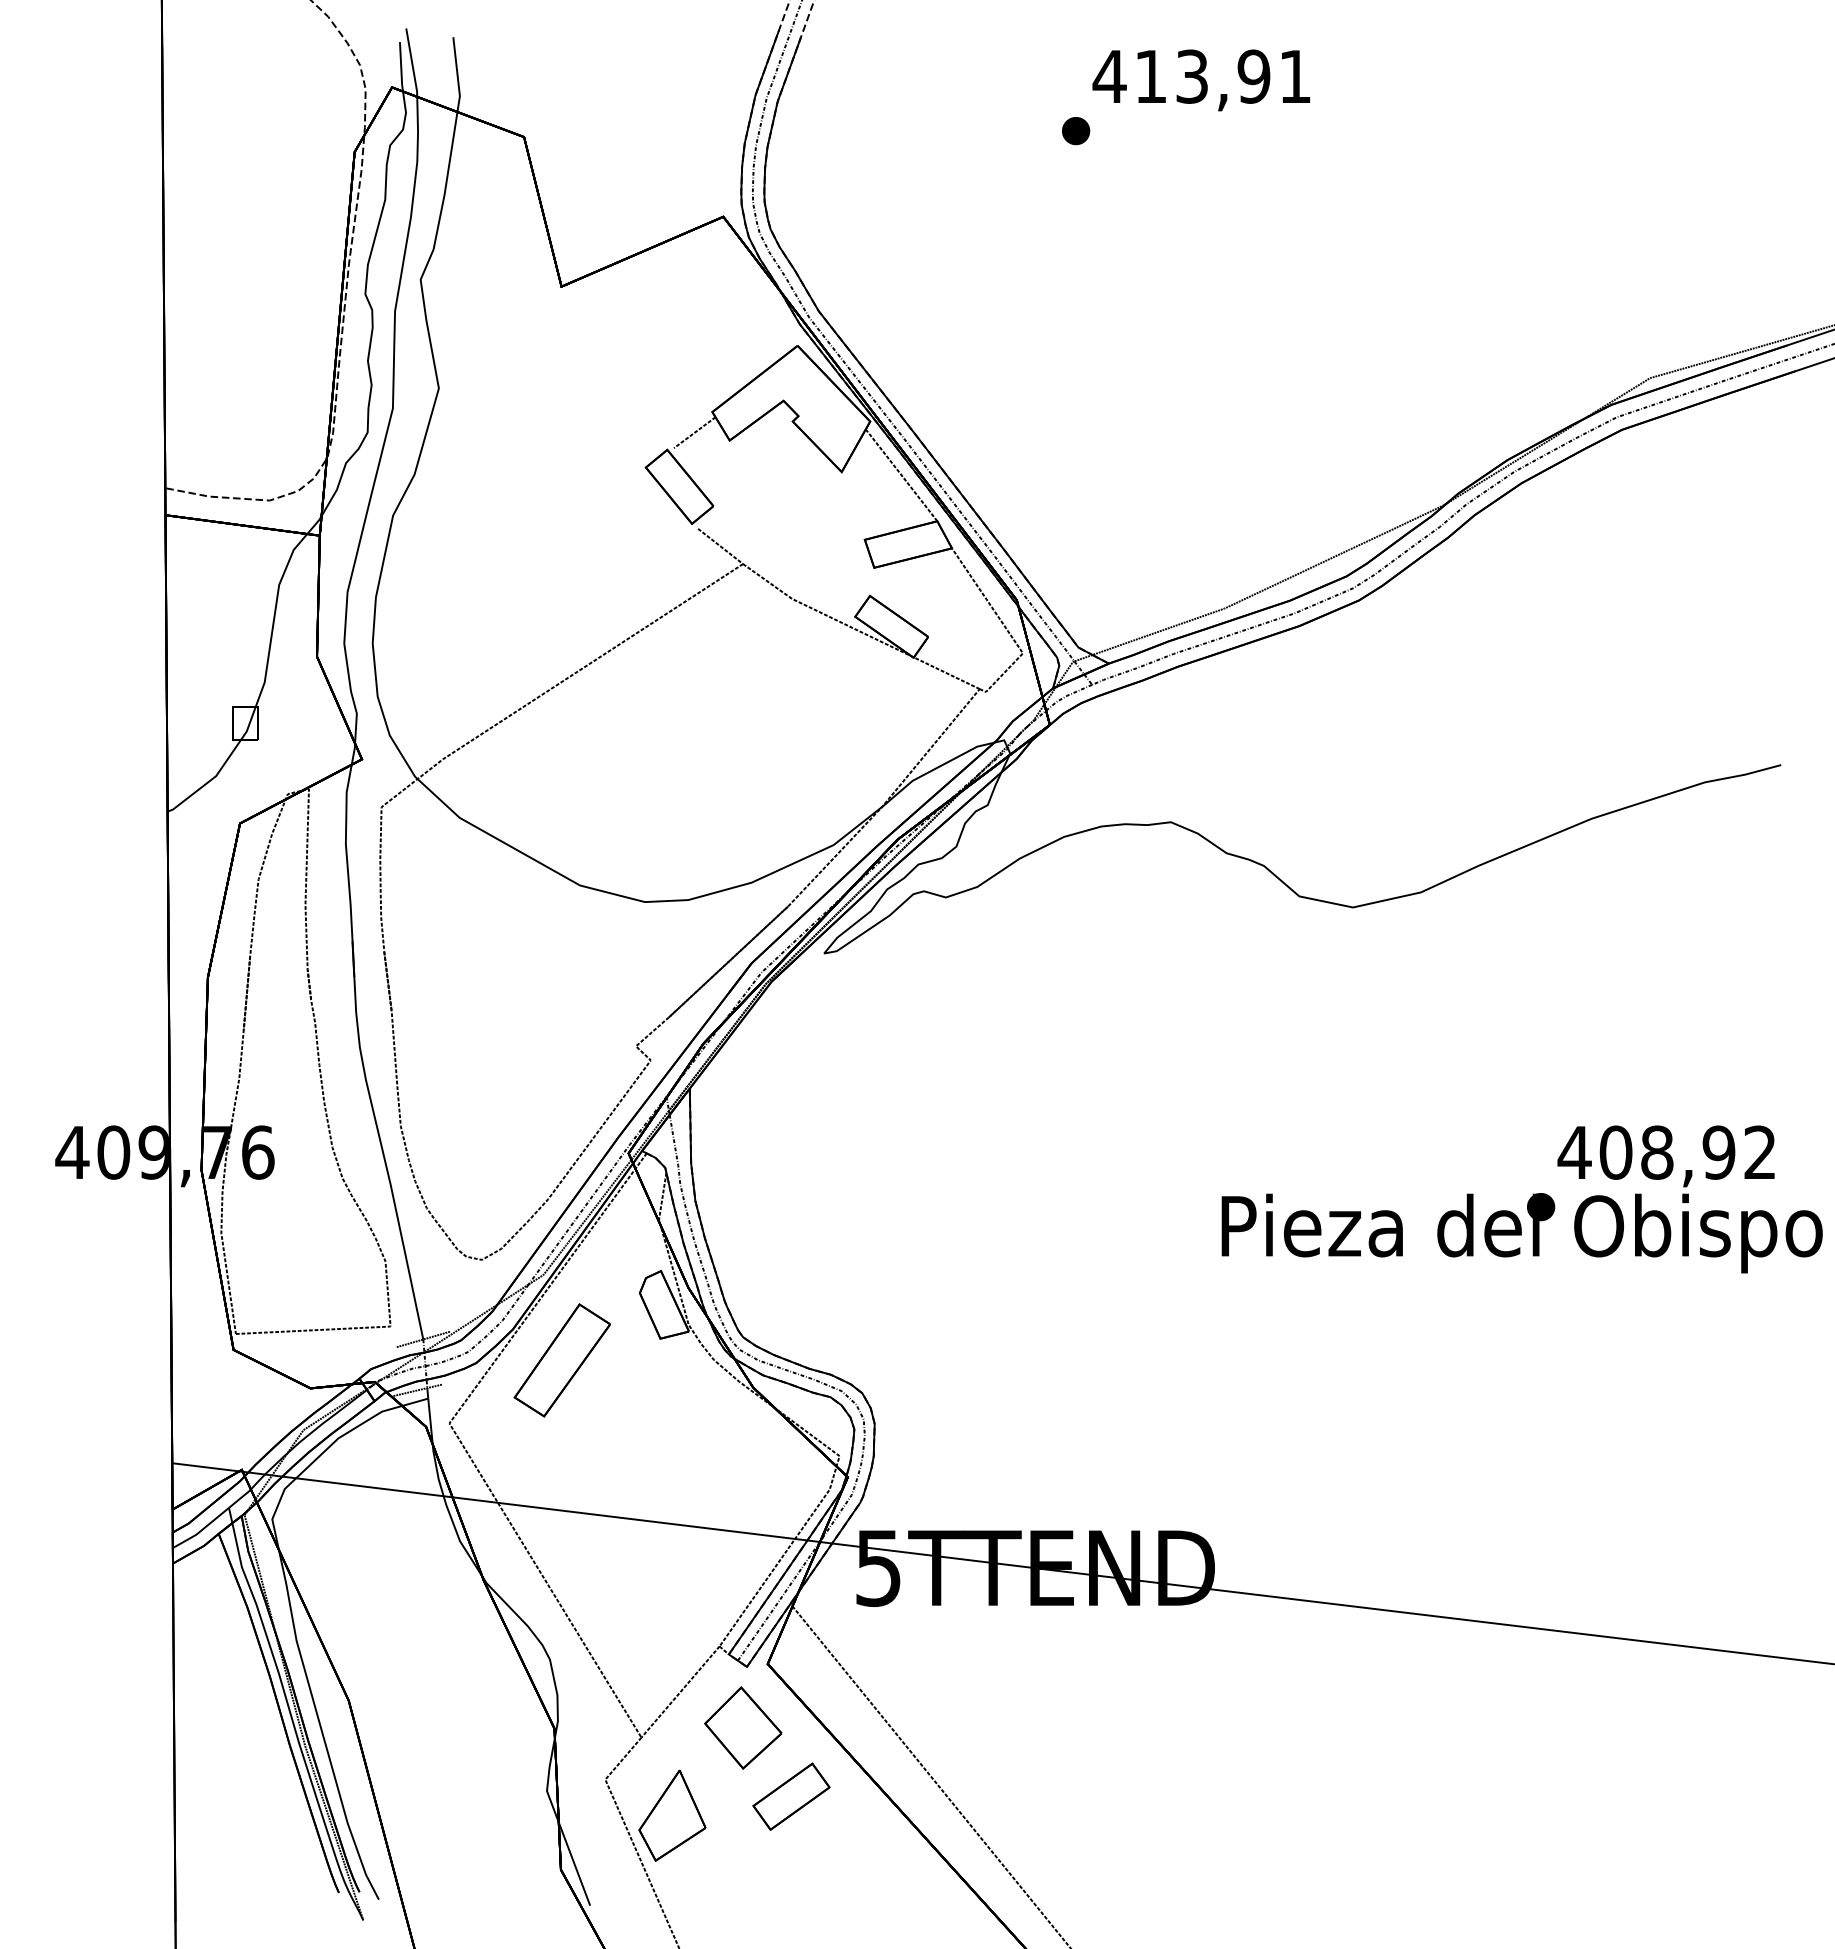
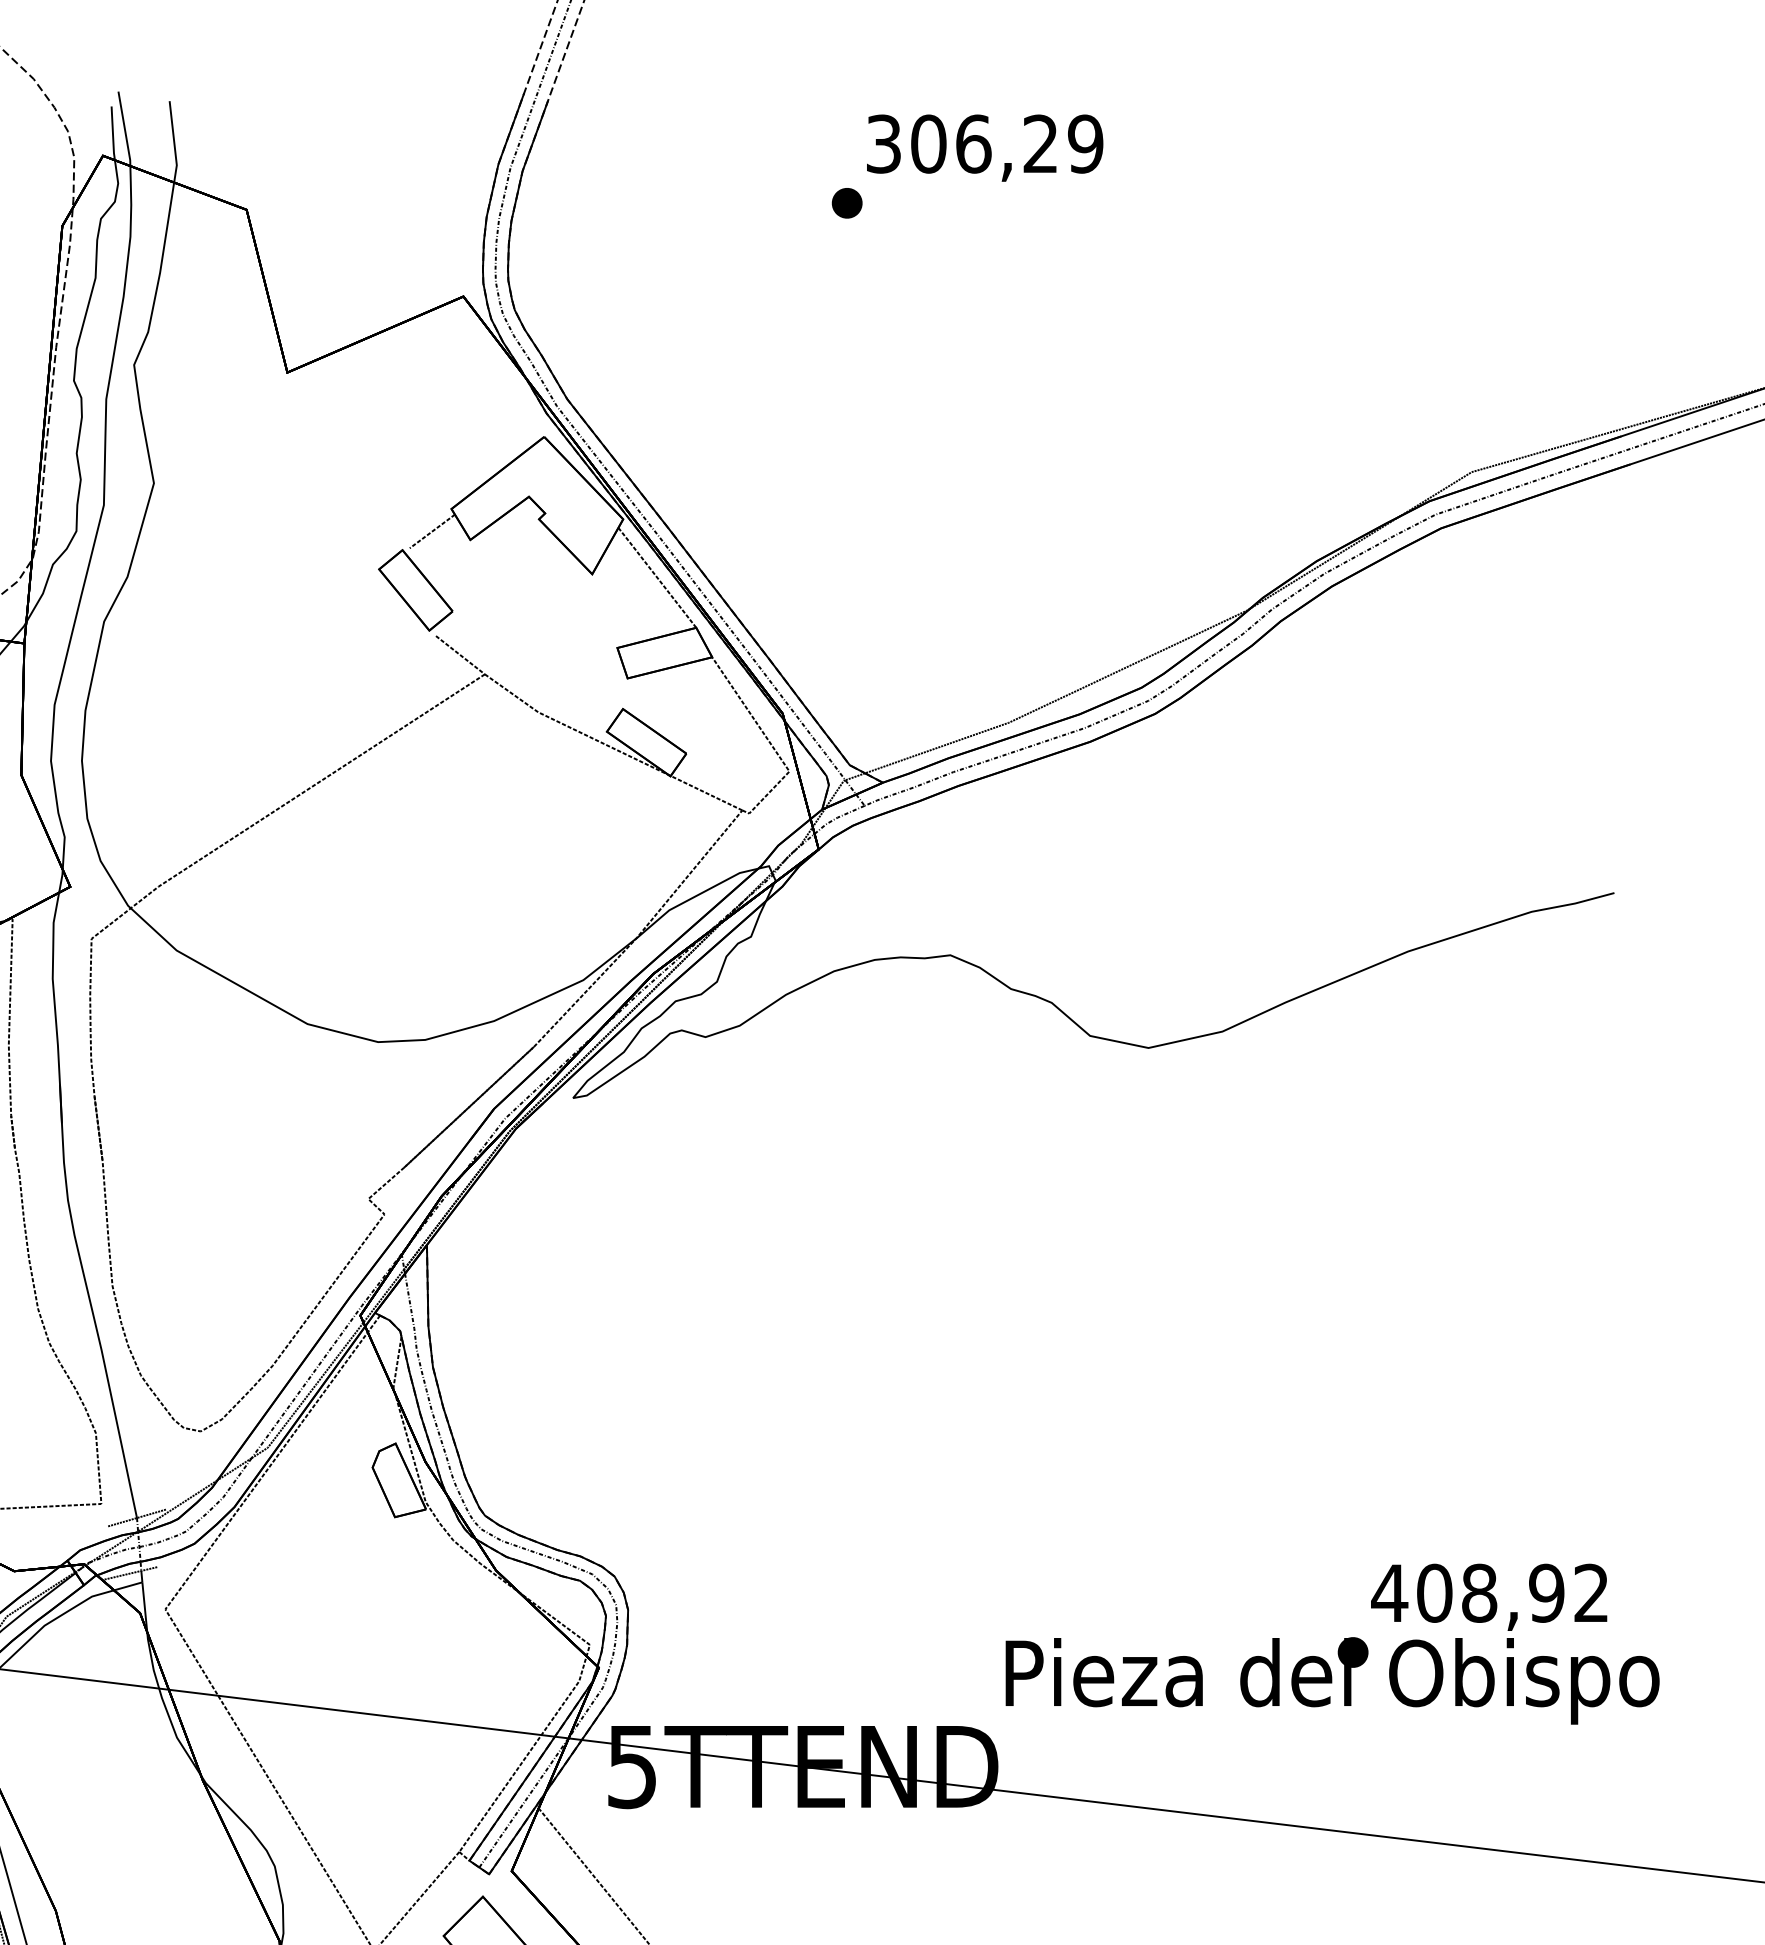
text: (1201, 76) -> (983, 143), 413,91 -> 306,29
text: (1521, 1199) -> (1331, 1644), moved
part: (561, 1360) -> (287, 1540), removed

